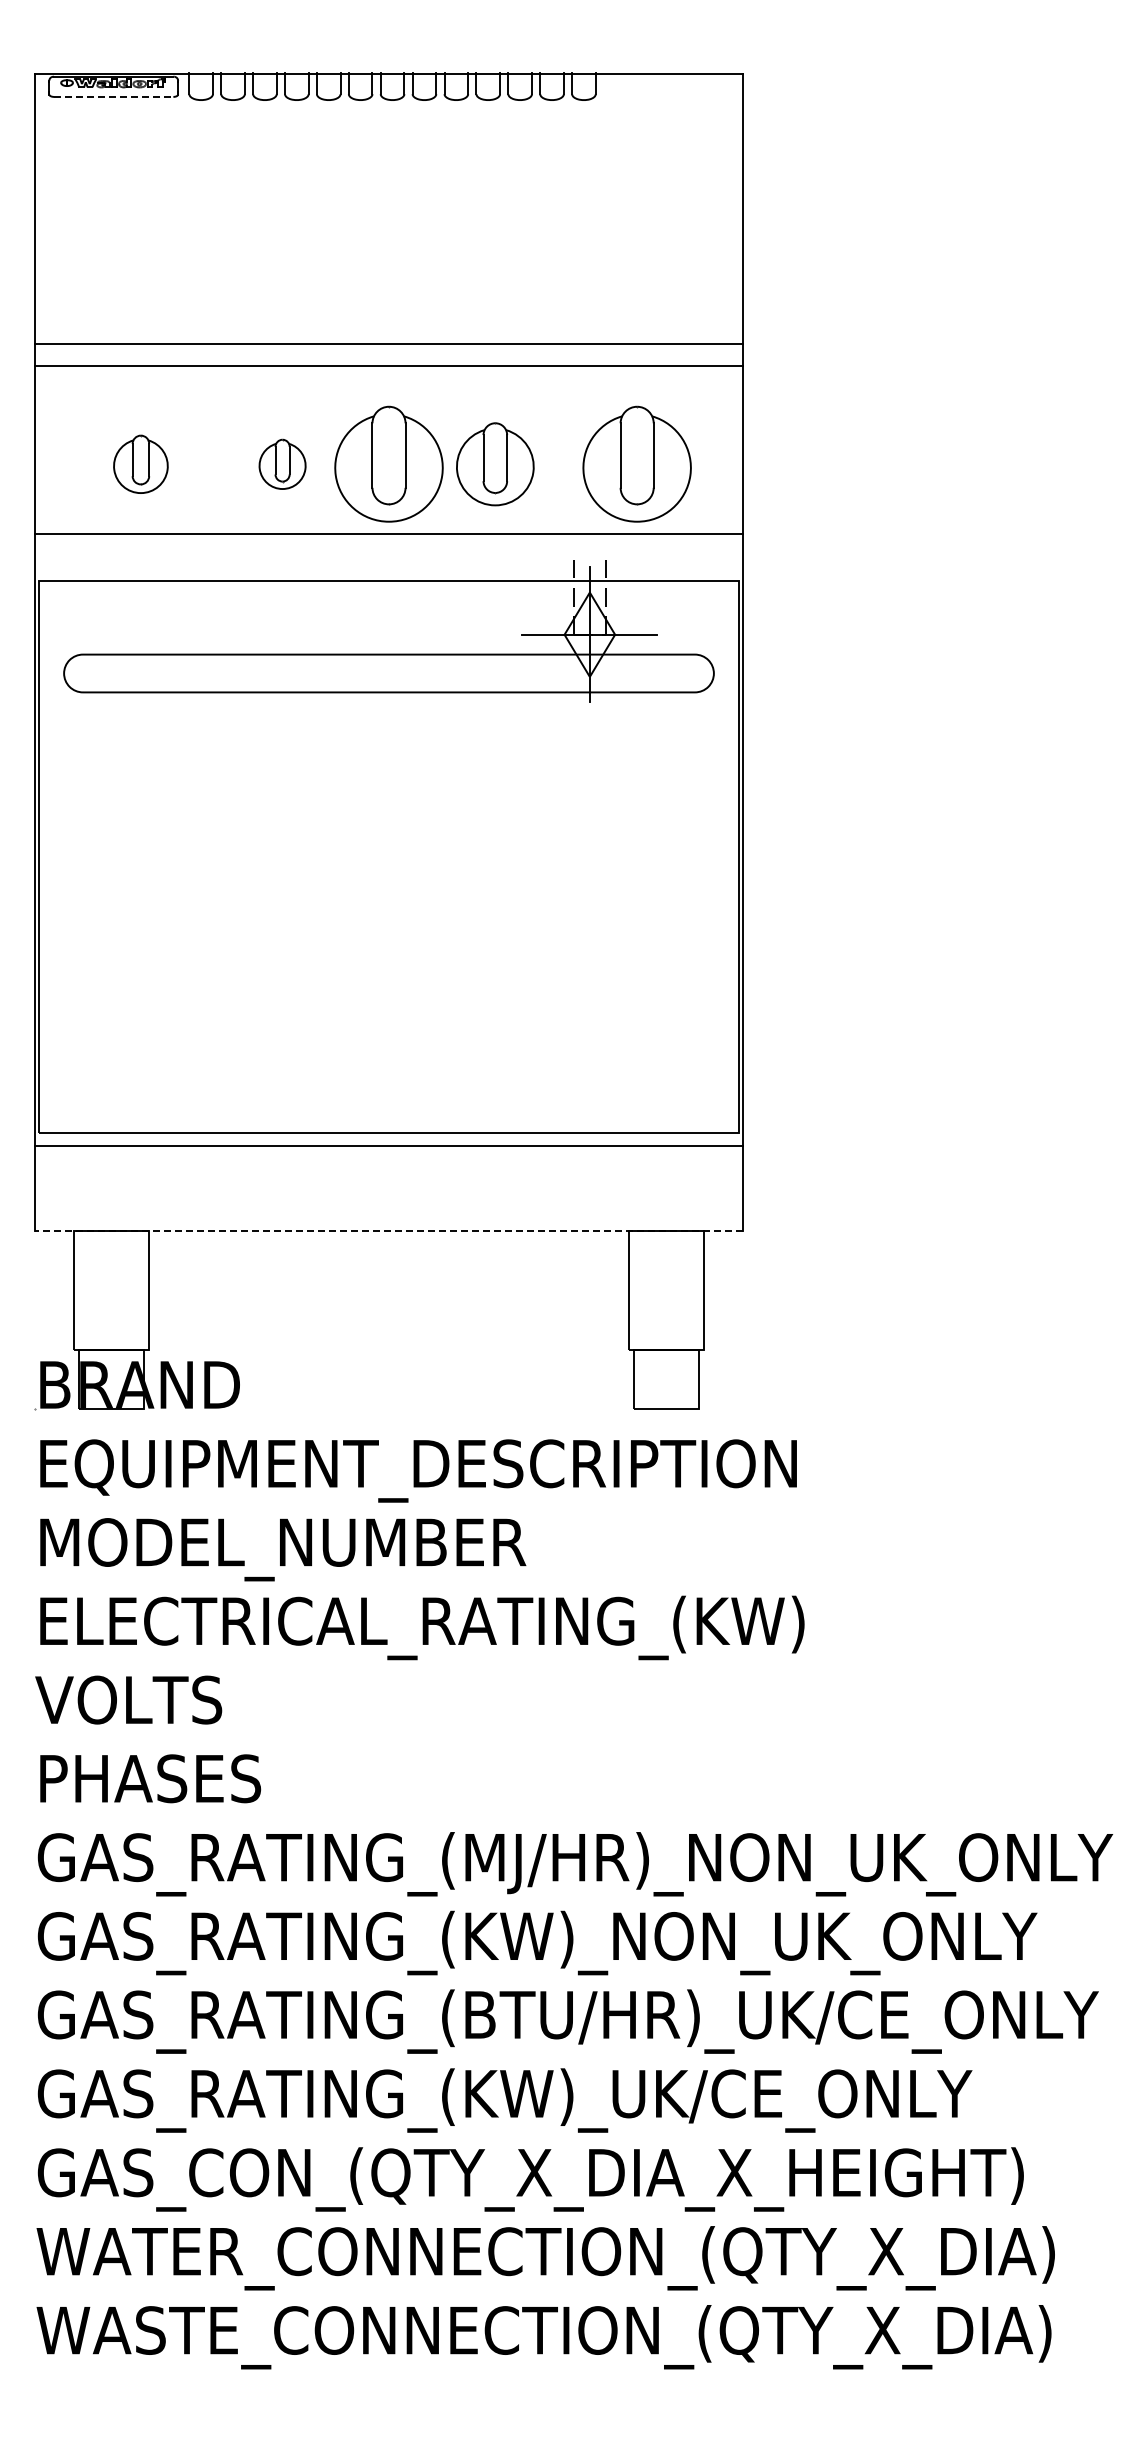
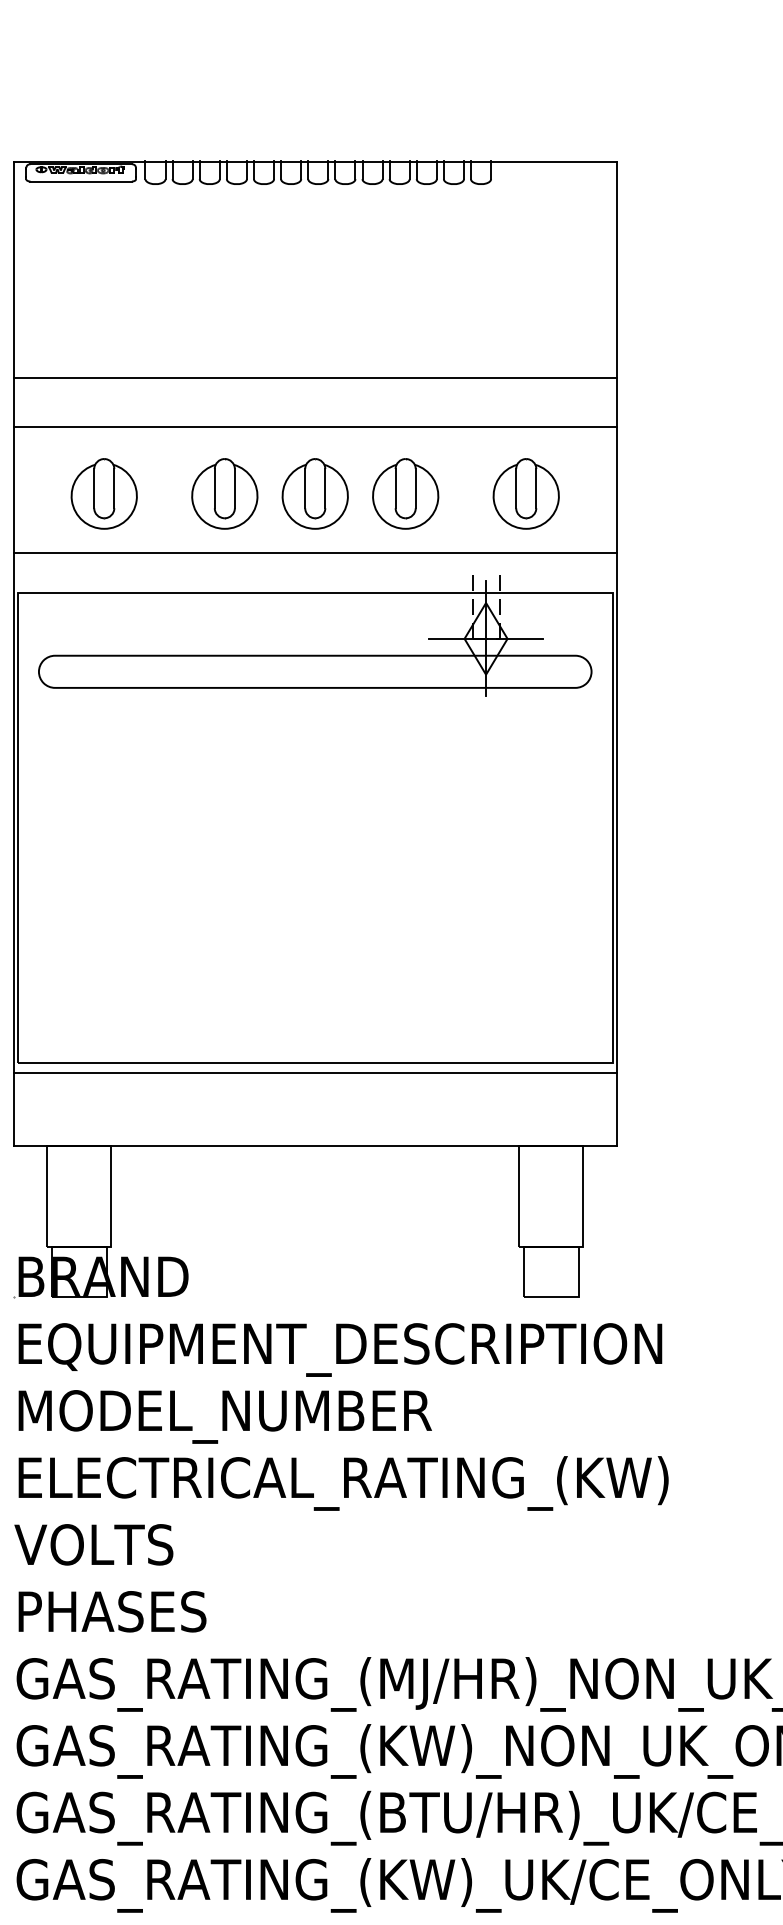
line: (113, 96) -> (80, 181), dashed -> solid
line: (388, 344) -> (314, 426), moved
line: (388, 365) -> (314, 377), moved
part: (140, 464) -> (103, 494), size x1.43
part: (282, 464) -> (224, 494), size x1.67
part: (388, 464) -> (314, 494), size x0.71
part: (636, 464) -> (525, 494), size x0.71
line: (388, 1231) -> (314, 1146), dashed -> solid

